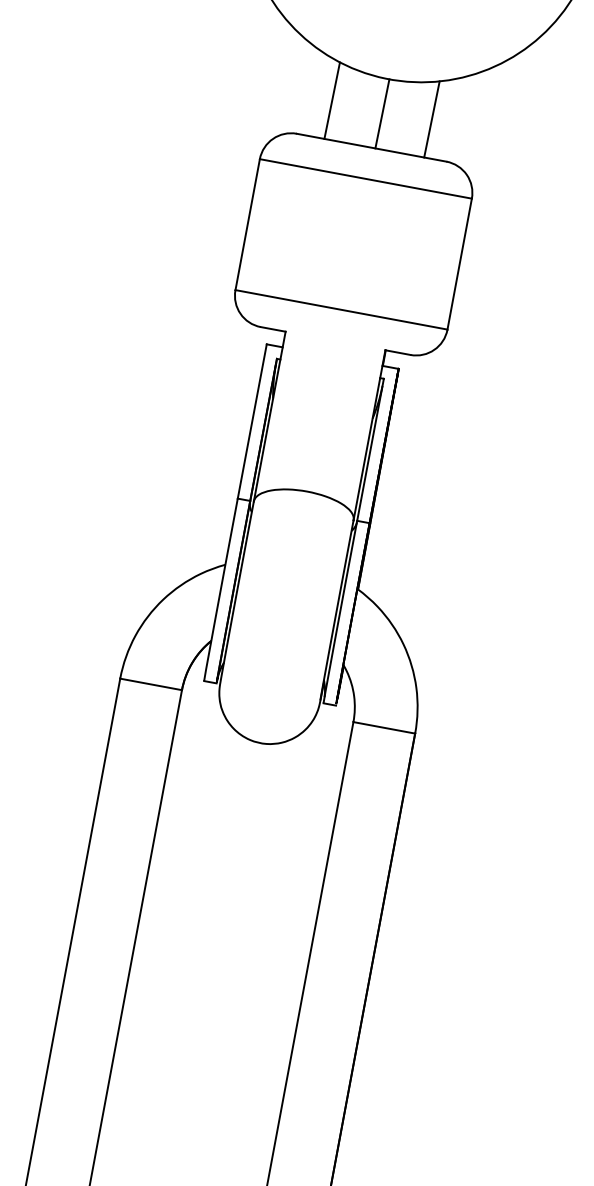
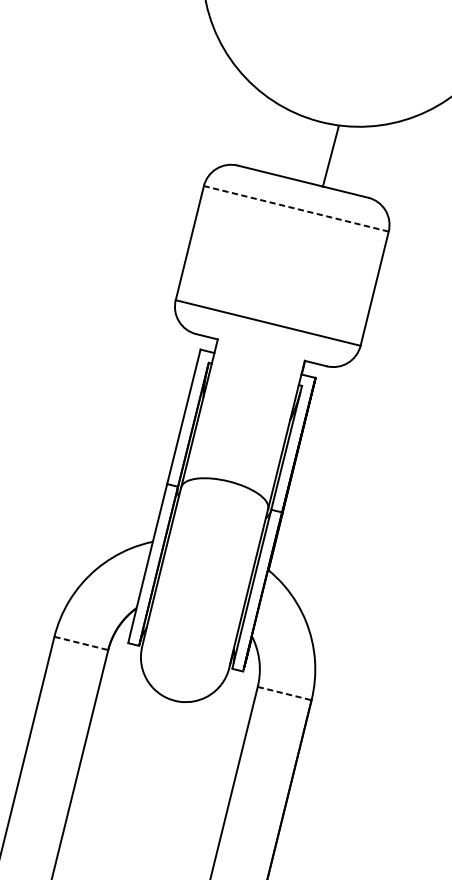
line: (331, 100) -> (270, 137), removed
line: (382, 113) -> (330, 156), moved
line: (431, 119) -> (357, 159), removed
line: (365, 178) -> (296, 208), solid -> dashed
line: (151, 684) -> (81, 643), solid -> dashed
line: (384, 727) -> (284, 693), solid -> dashed

